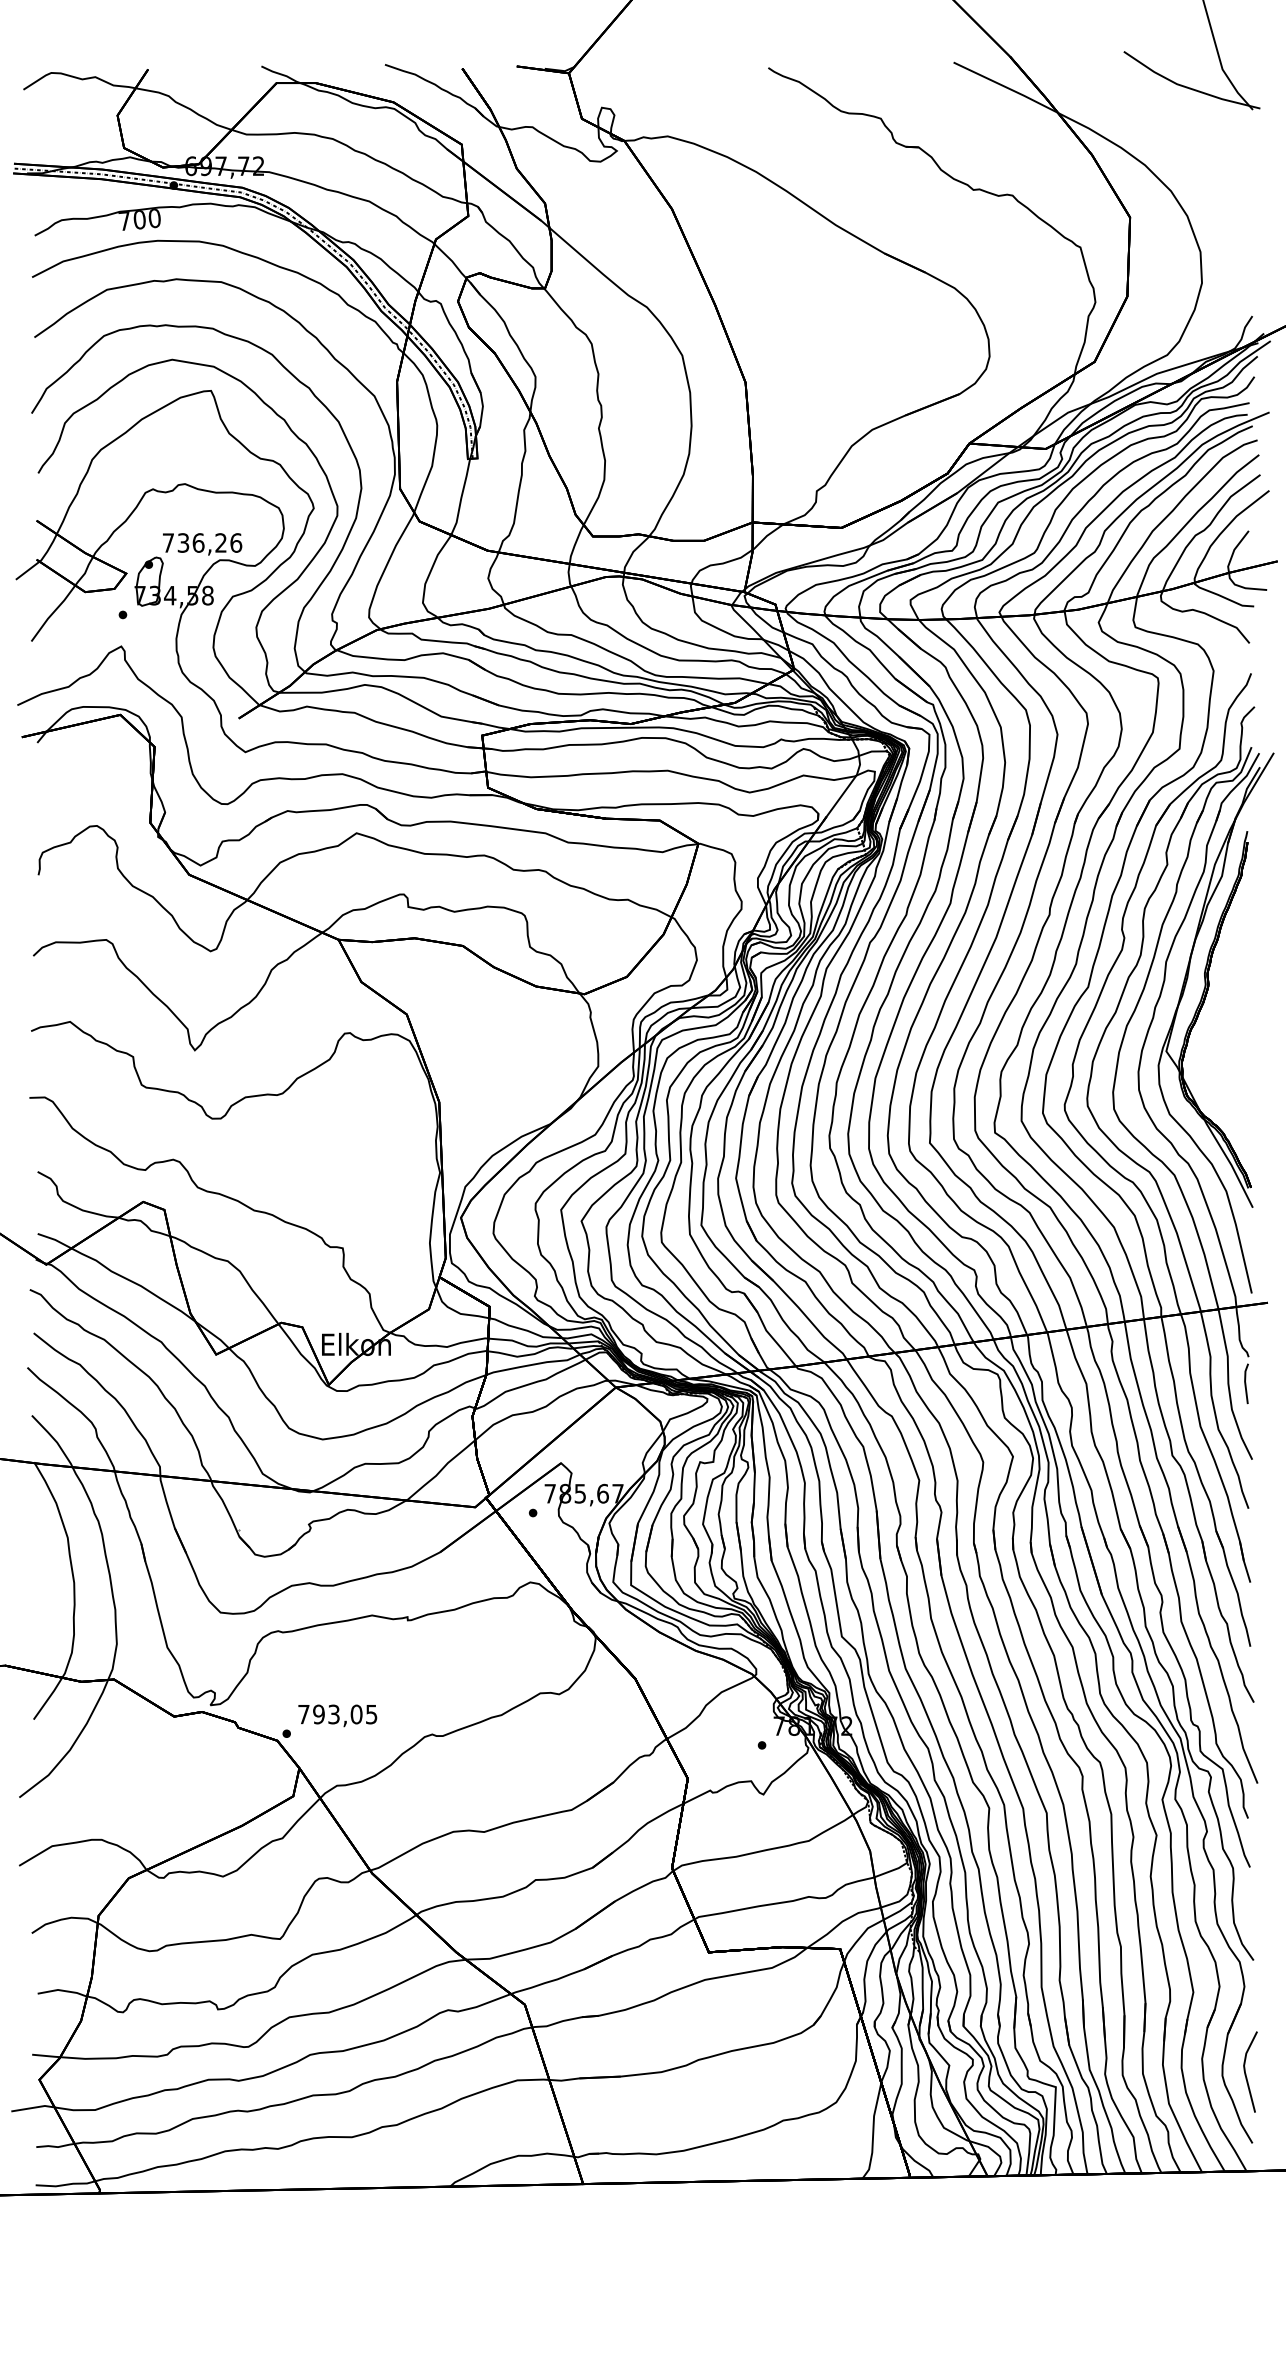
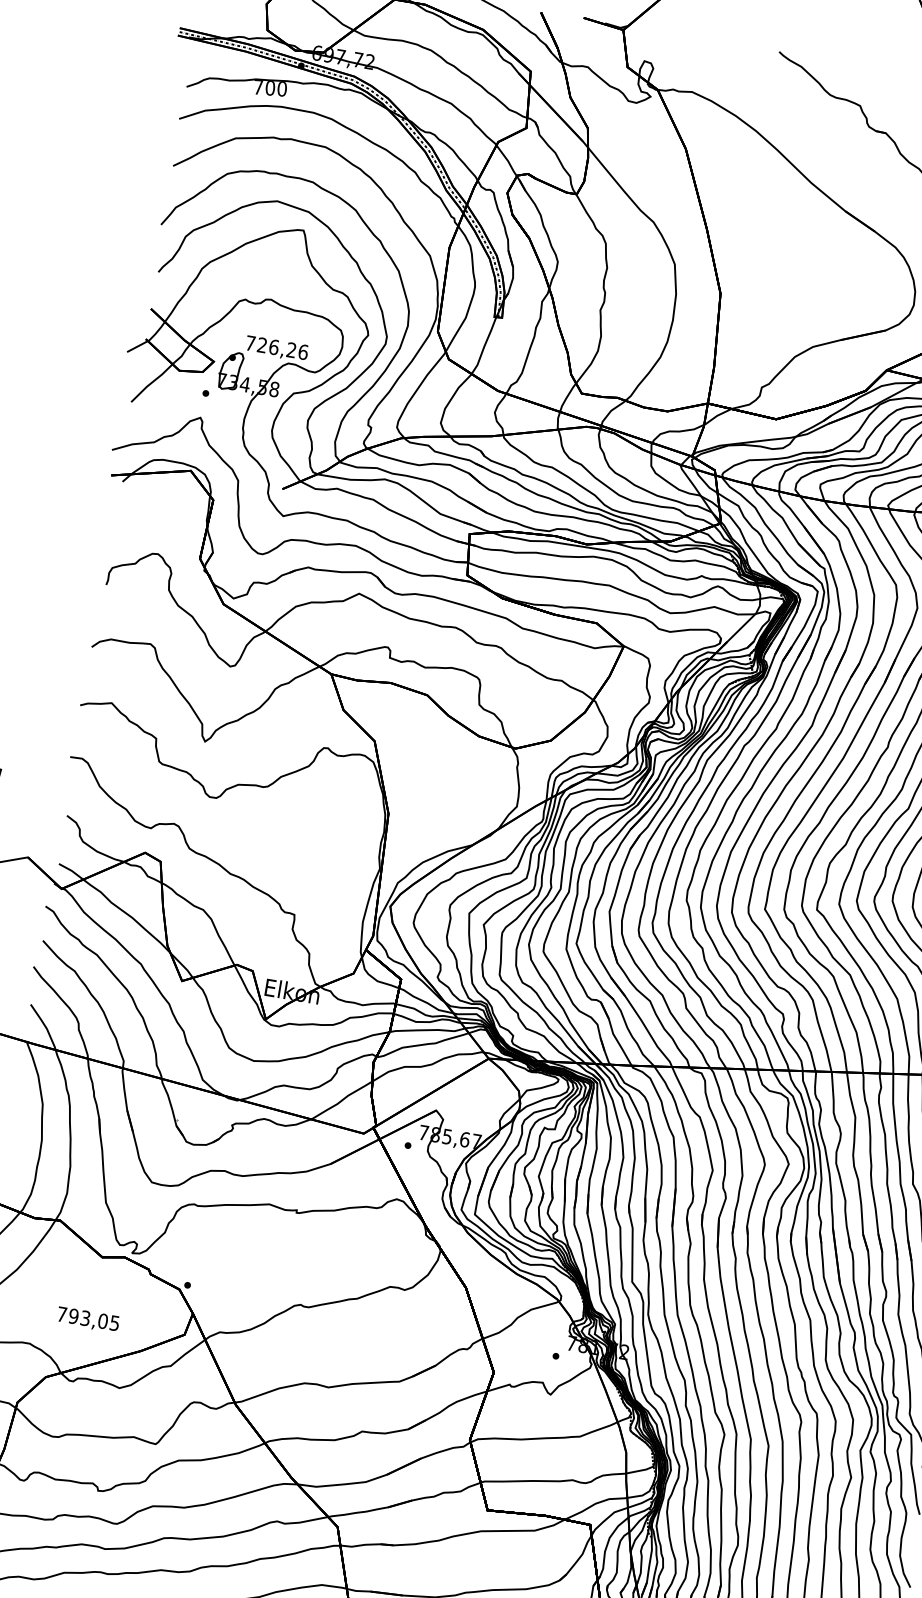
text: (183, 542) -> (262, 344), 736,26 -> 726,26
text: (337, 1715) -> (88, 1319), moved

